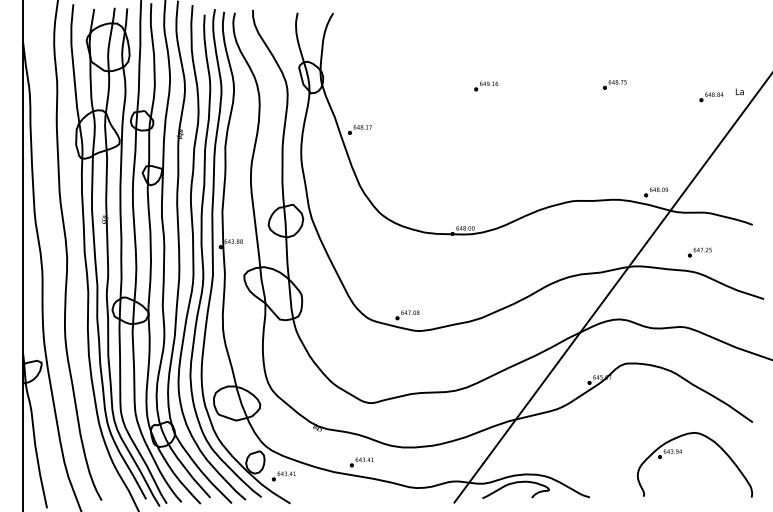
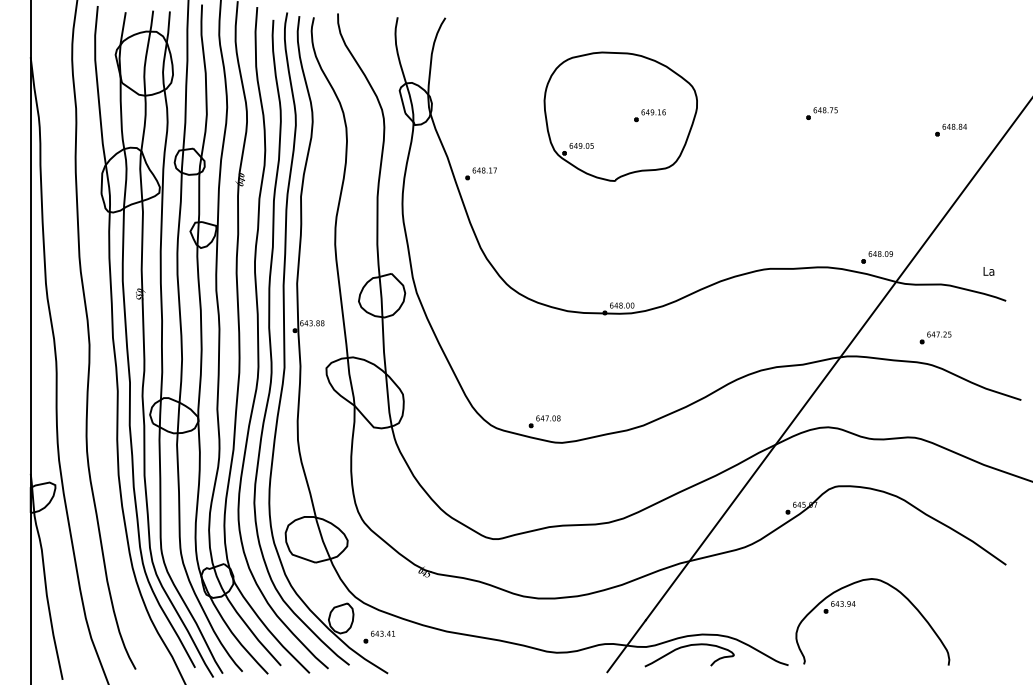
part: (464, 87) -> (620, 117), added
text: (739, 91) -> (988, 270), moved
part: (681, 453) -> (854, 606), moved
part: (361, 462) -> (483, 618), removed

